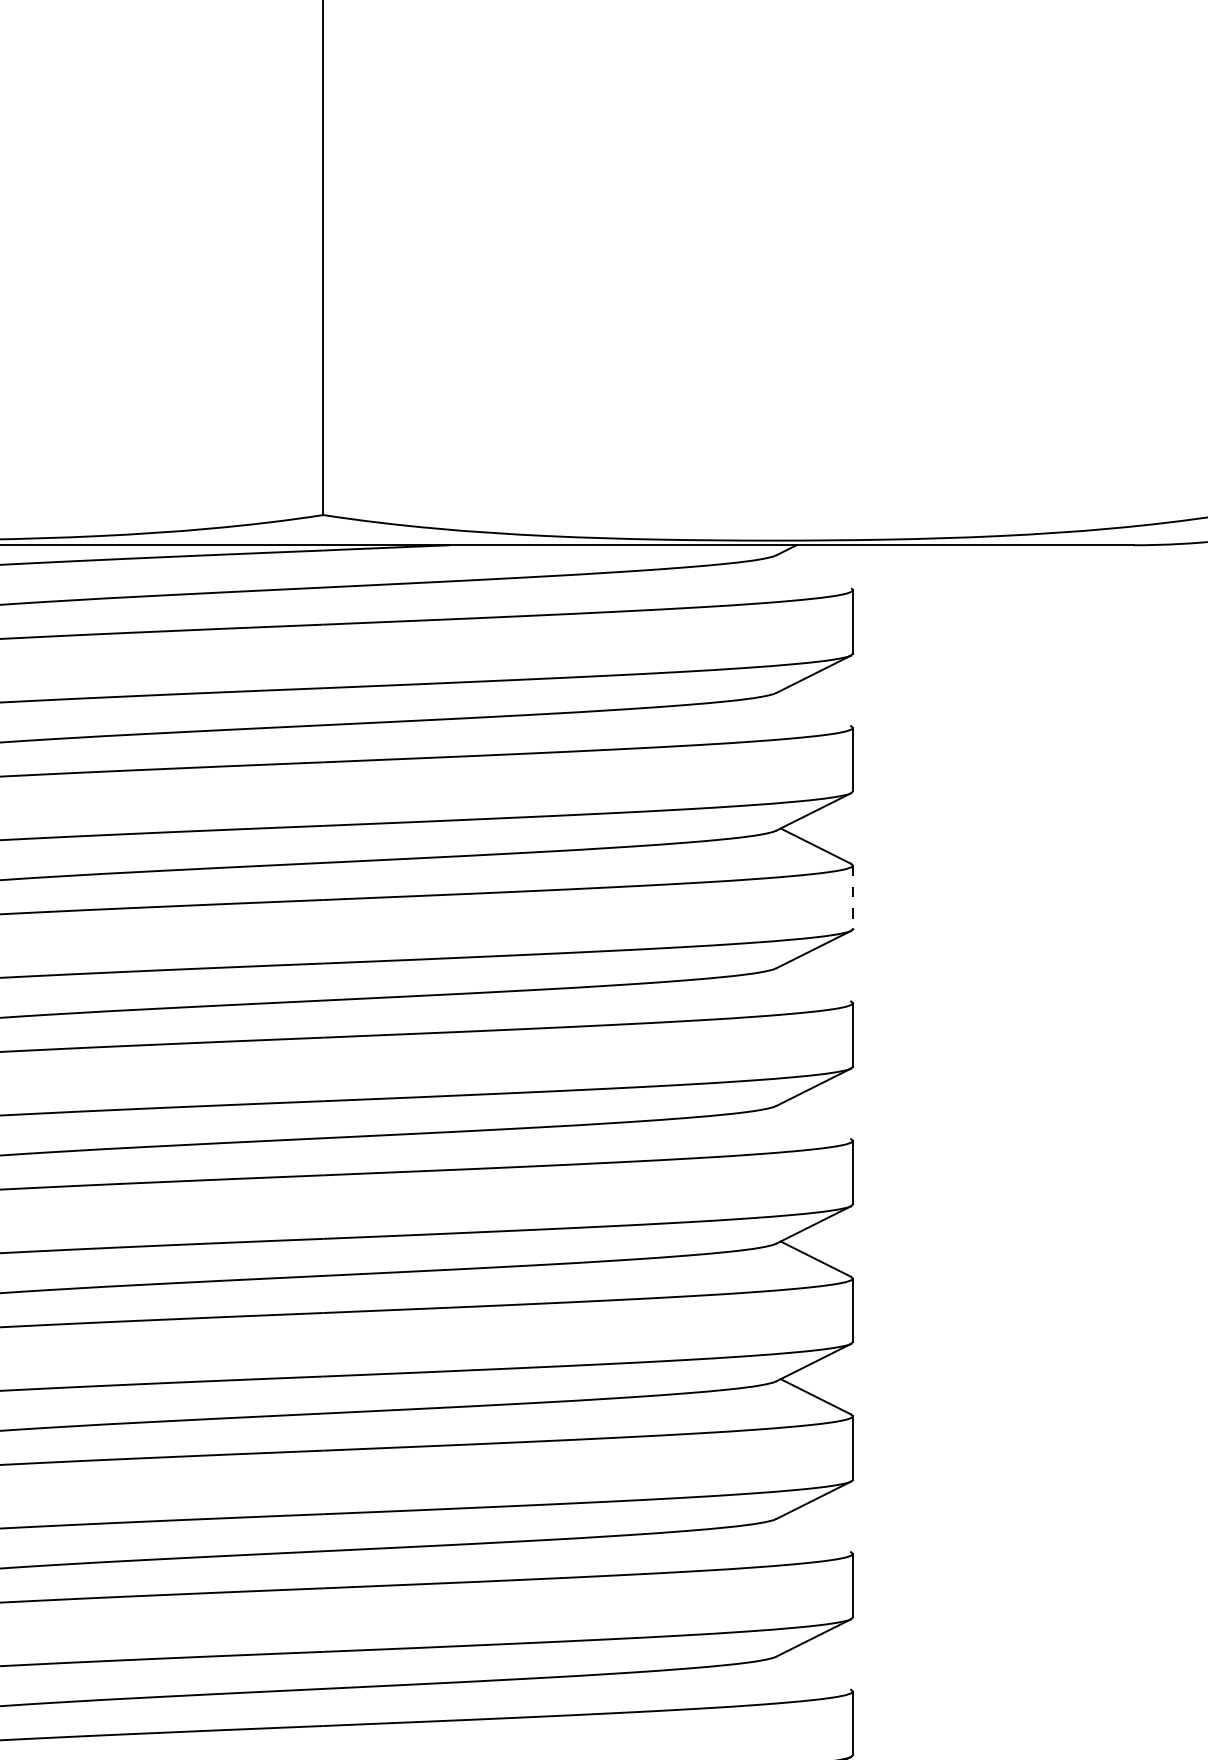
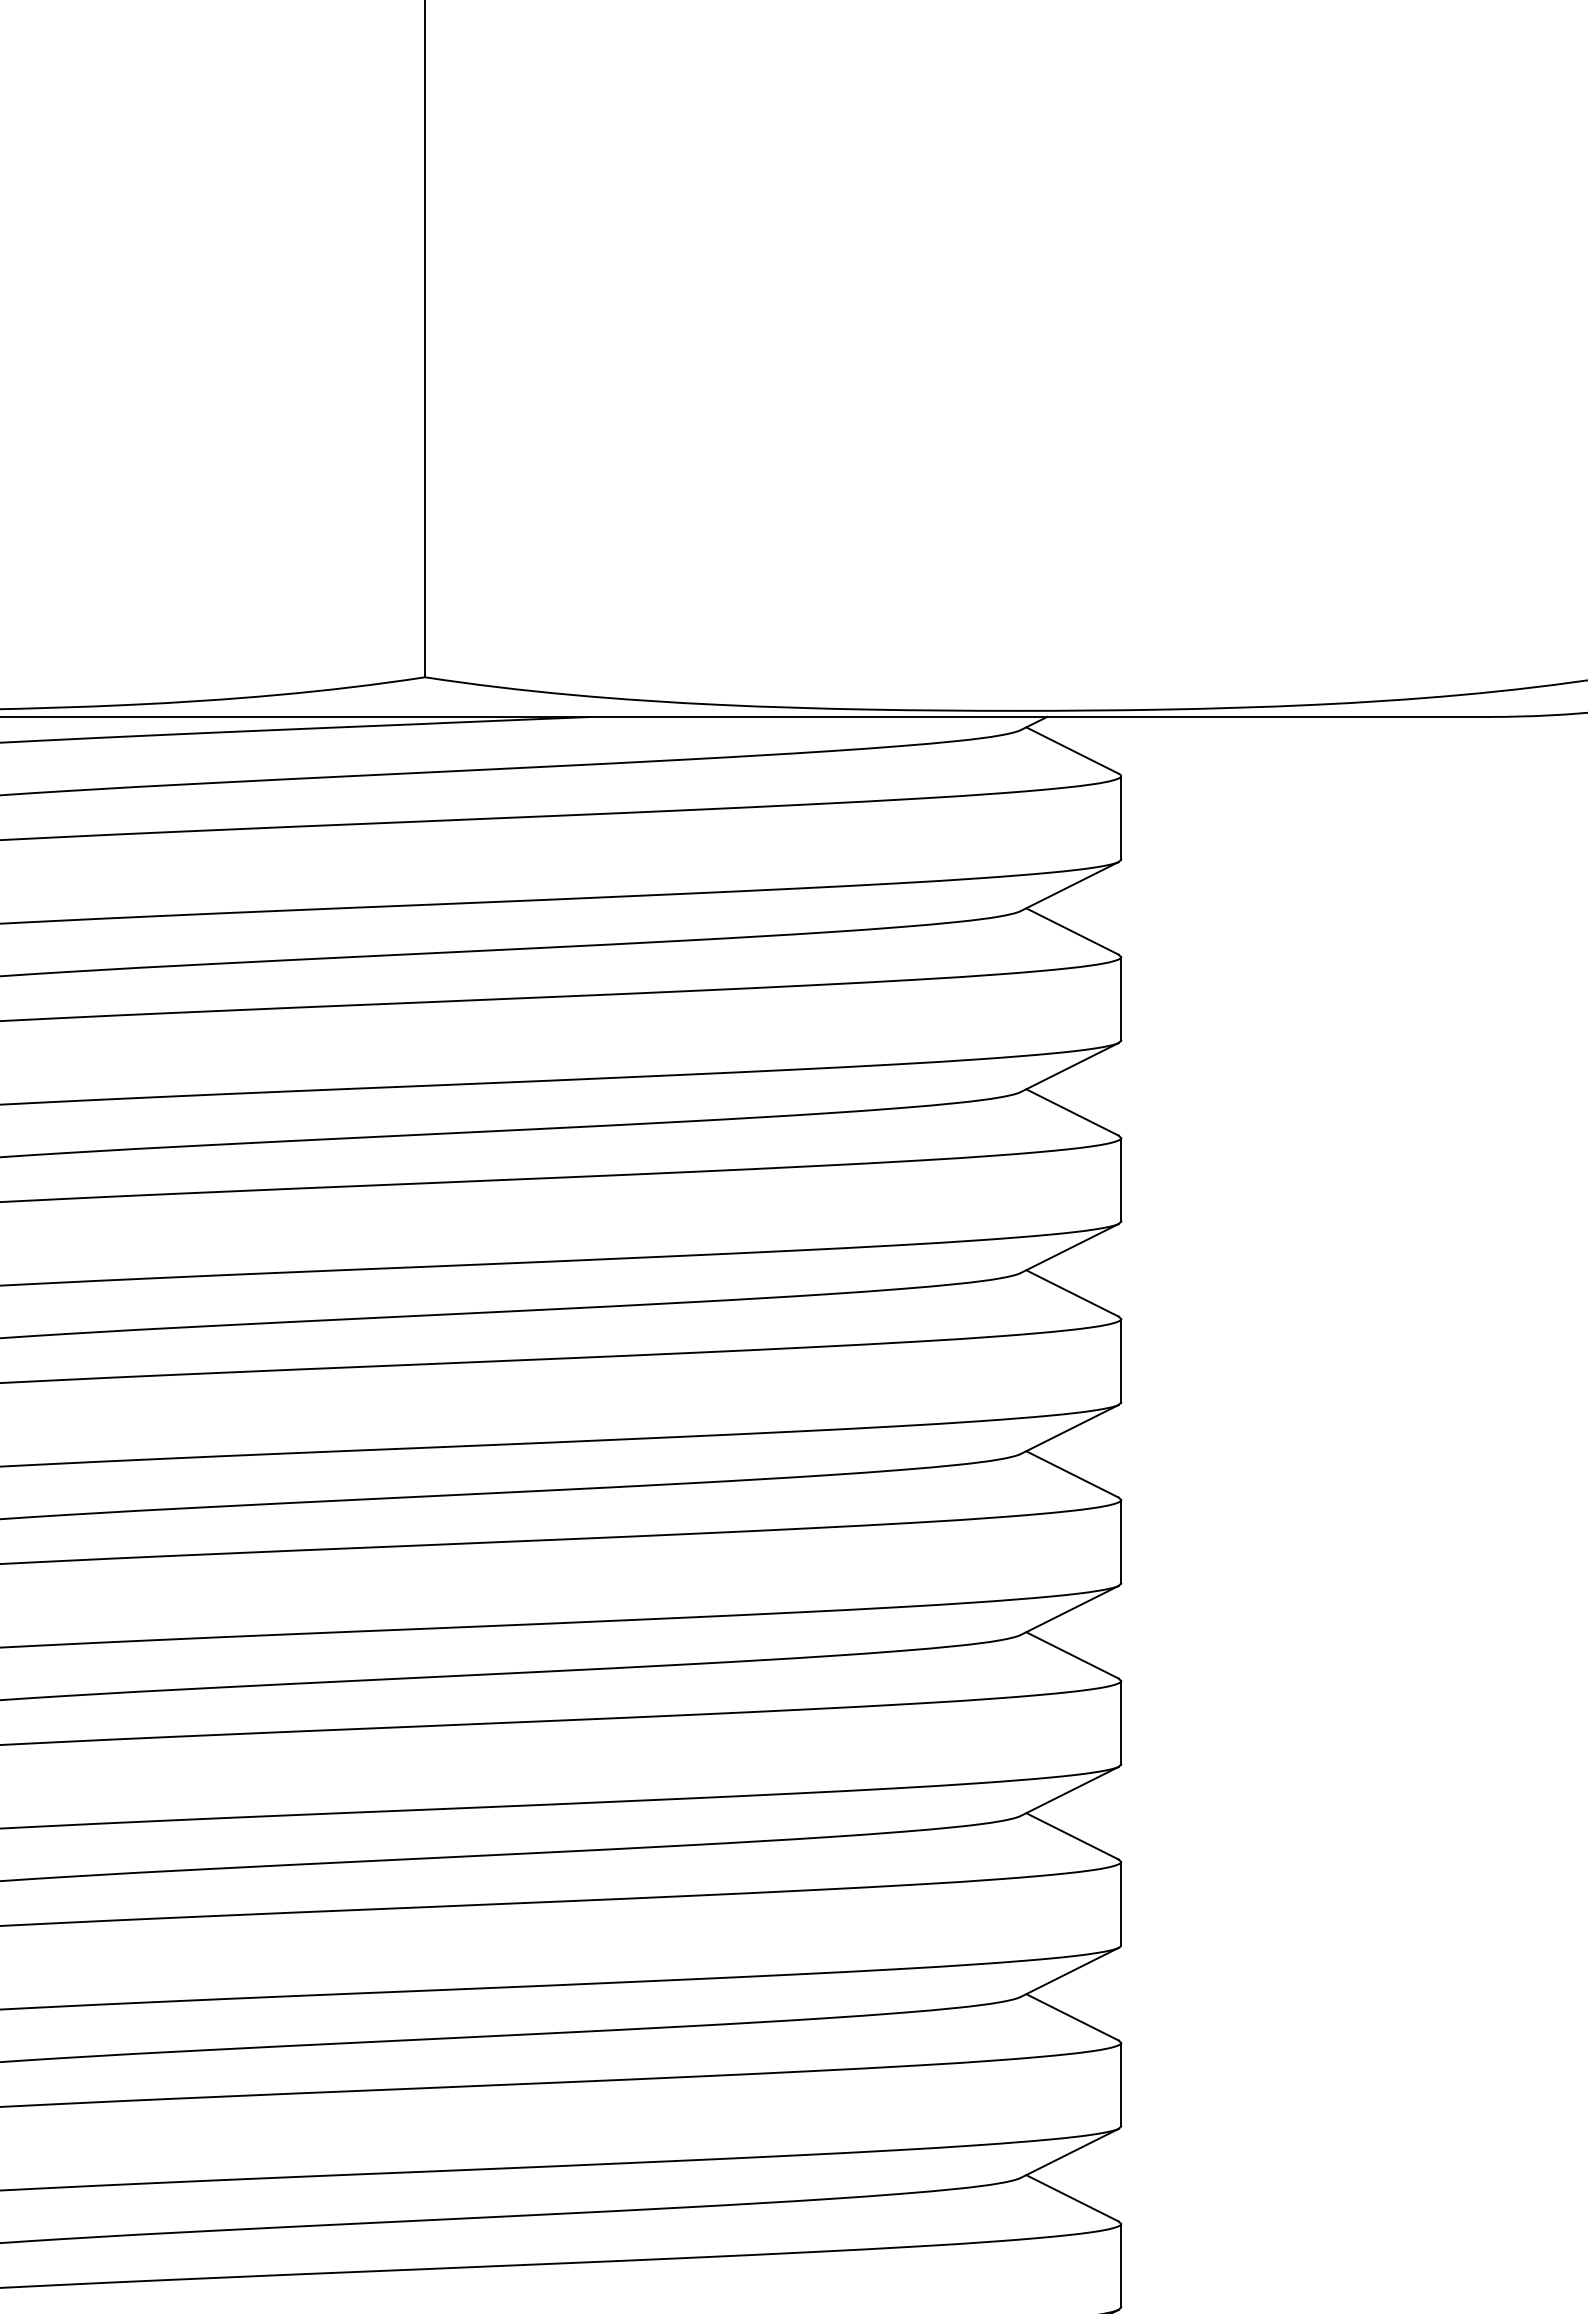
line: (815, 570) -> (1072, 750), added
line: (815, 708) -> (1072, 931), added
line: (853, 897) -> (1121, 1179), dashed -> solid
line: (815, 983) -> (1072, 1293), added
line: (815, 1121) -> (1072, 1474), added
line: (815, 1534) -> (1072, 2017), added
line: (815, 1672) -> (1072, 2198), added

